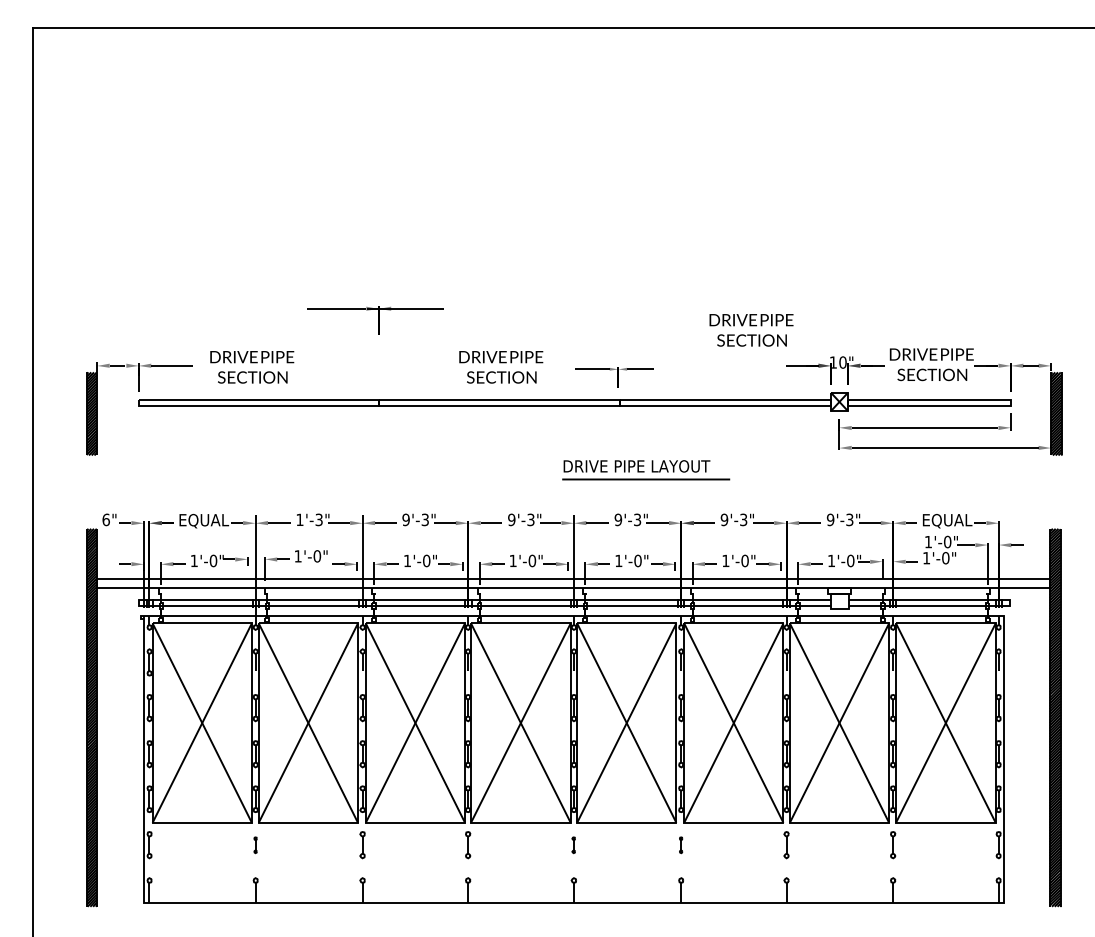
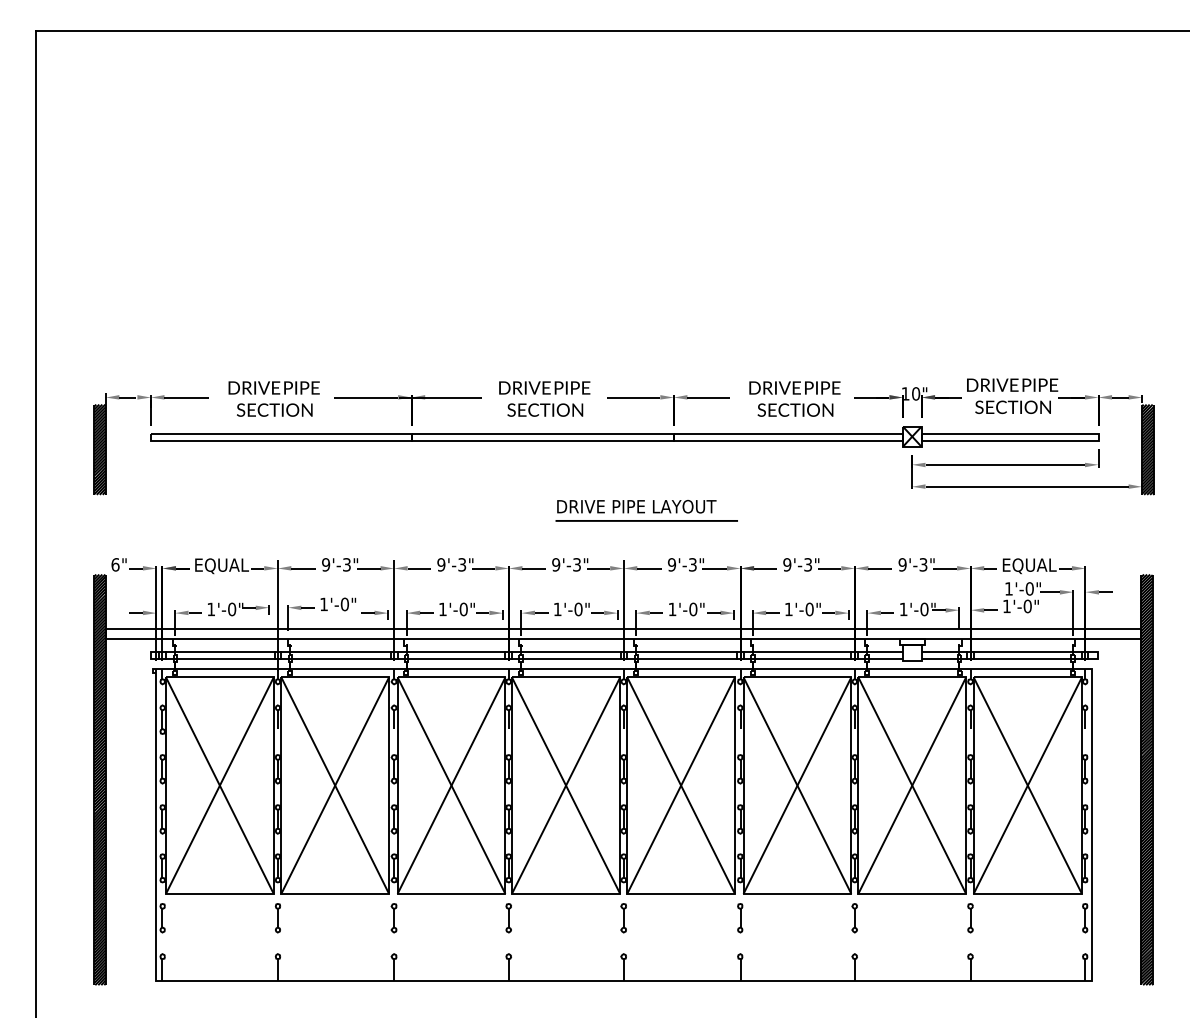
part: (375, 320) -> (408, 410), moved
text: (751, 330) -> (794, 399), moved
part: (614, 377) -> (667, 410), size x1.43
part: (646, 470) -> (647, 511), moved
text: (299, 519) -> (325, 564), 1'-3" -> 9'-3"
part: (255, 845) -> (277, 918), size x1.67
part: (573, 845) -> (623, 918), size x1.67
part: (680, 845) -> (739, 918), size x1.67

